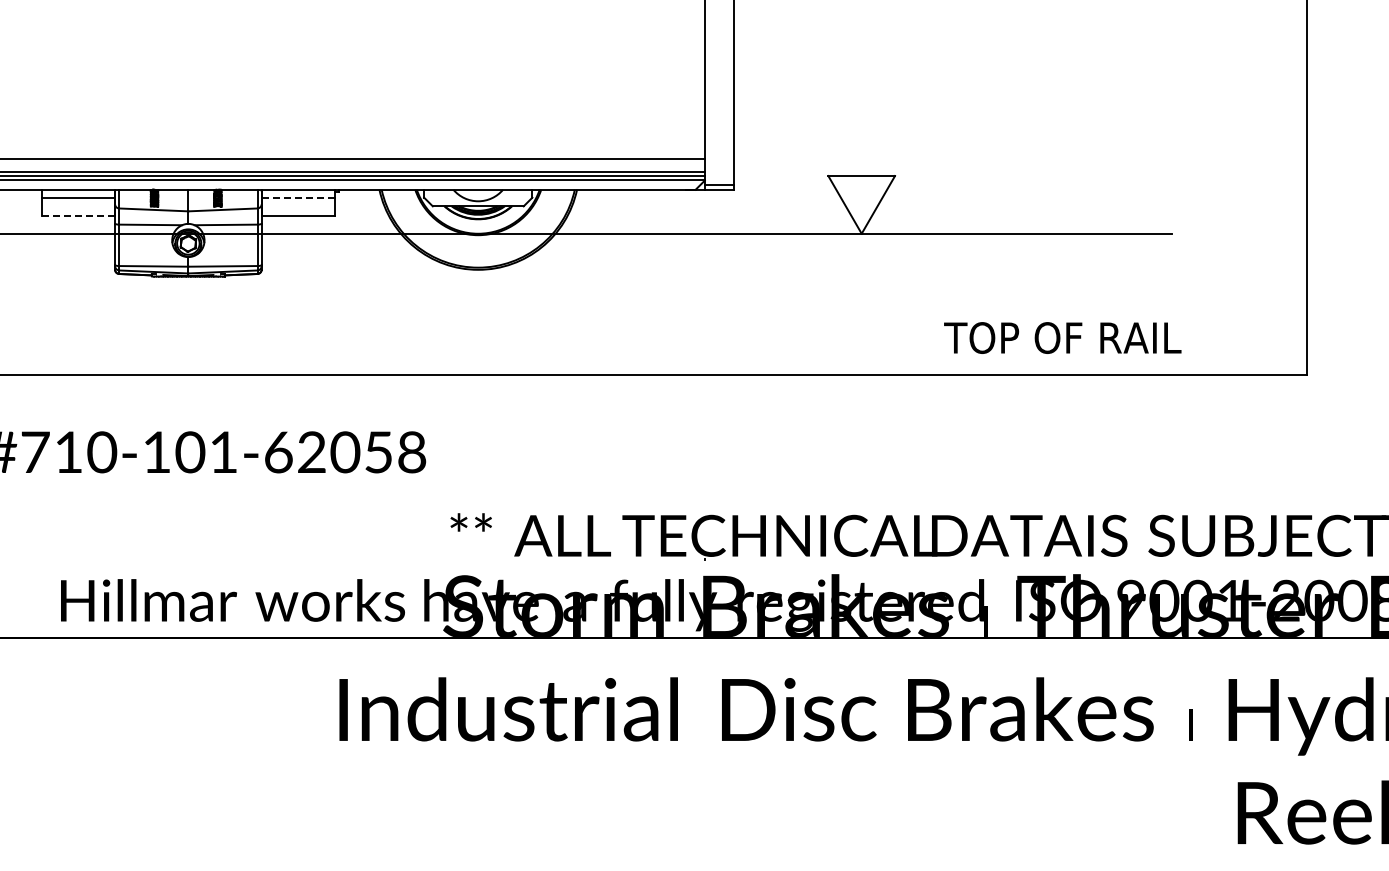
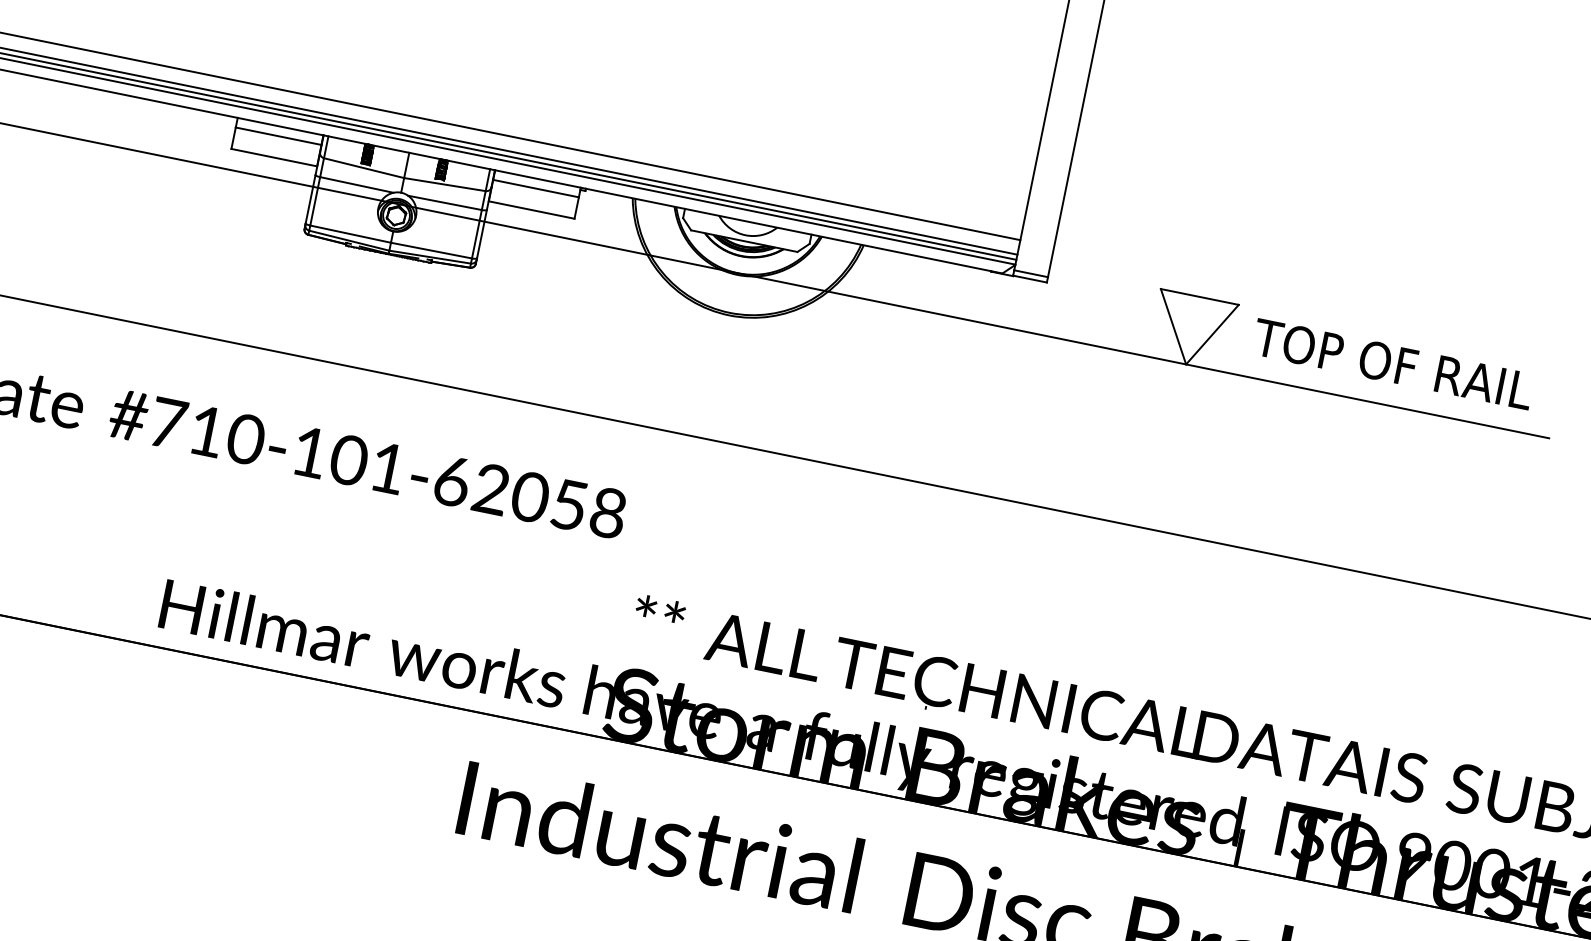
line: (298, 197) -> (536, 188), dashed -> solid
line: (78, 216) -> (274, 157), dashed -> solid
text: (1062, 337) -> (1393, 363), moved

